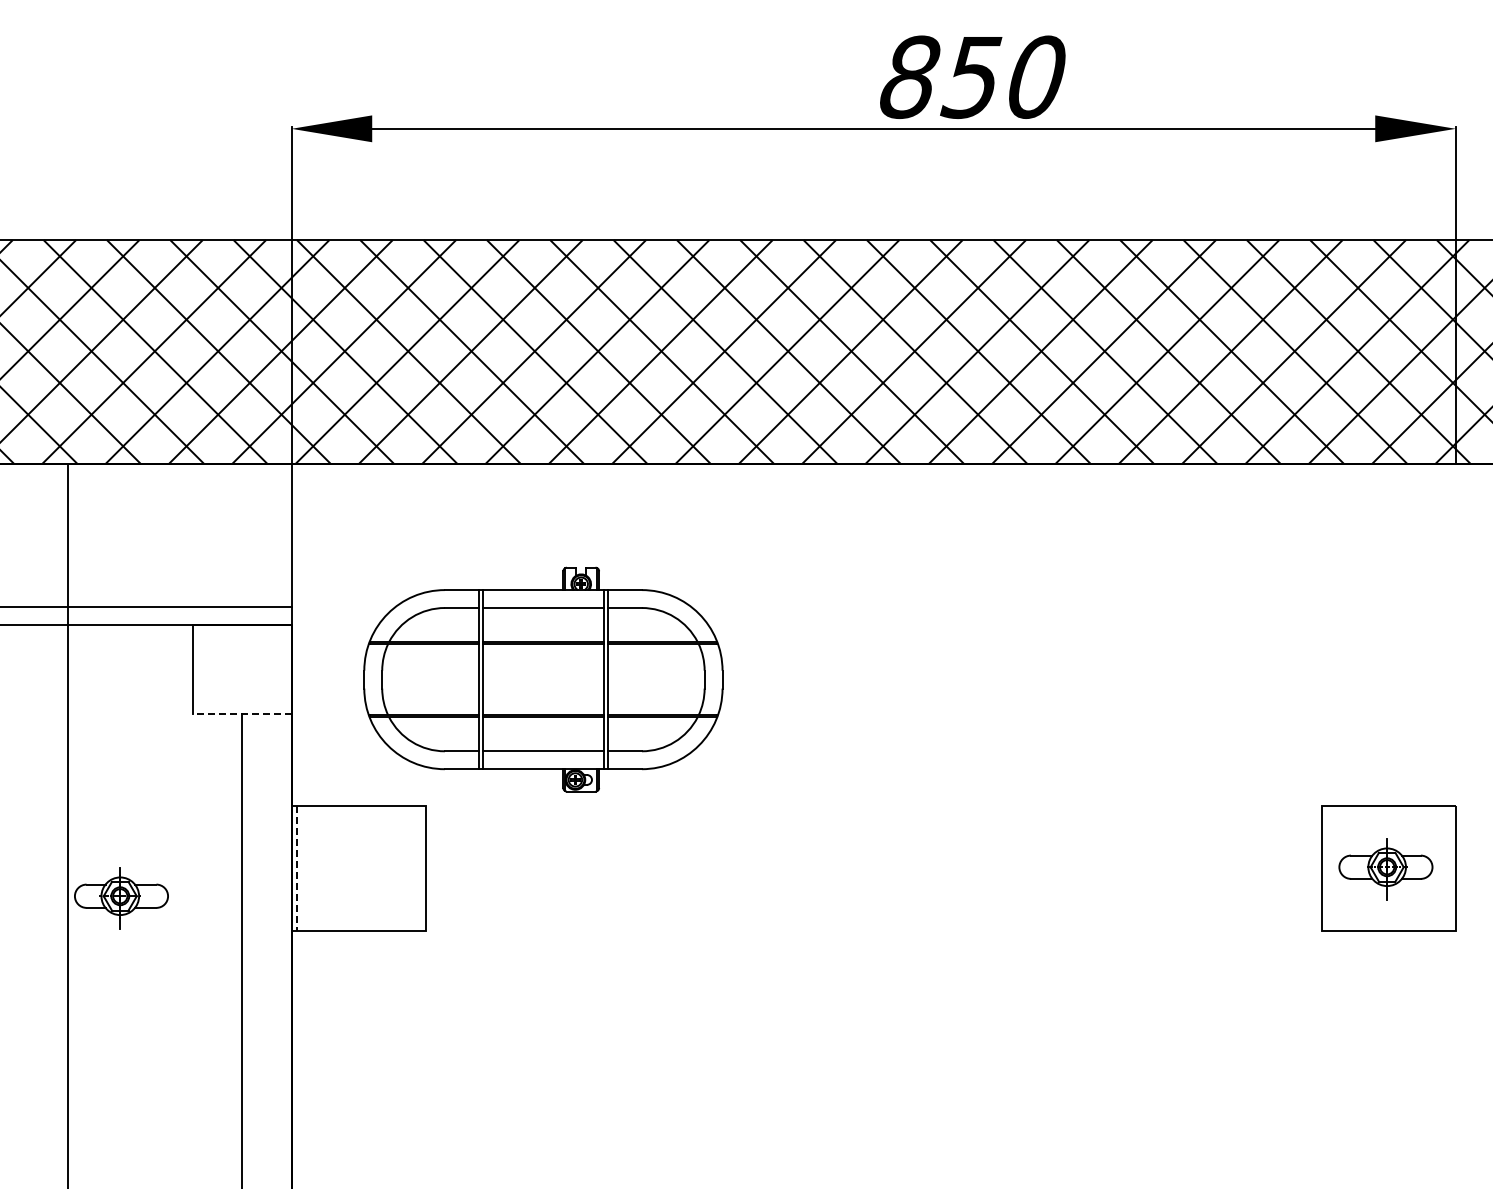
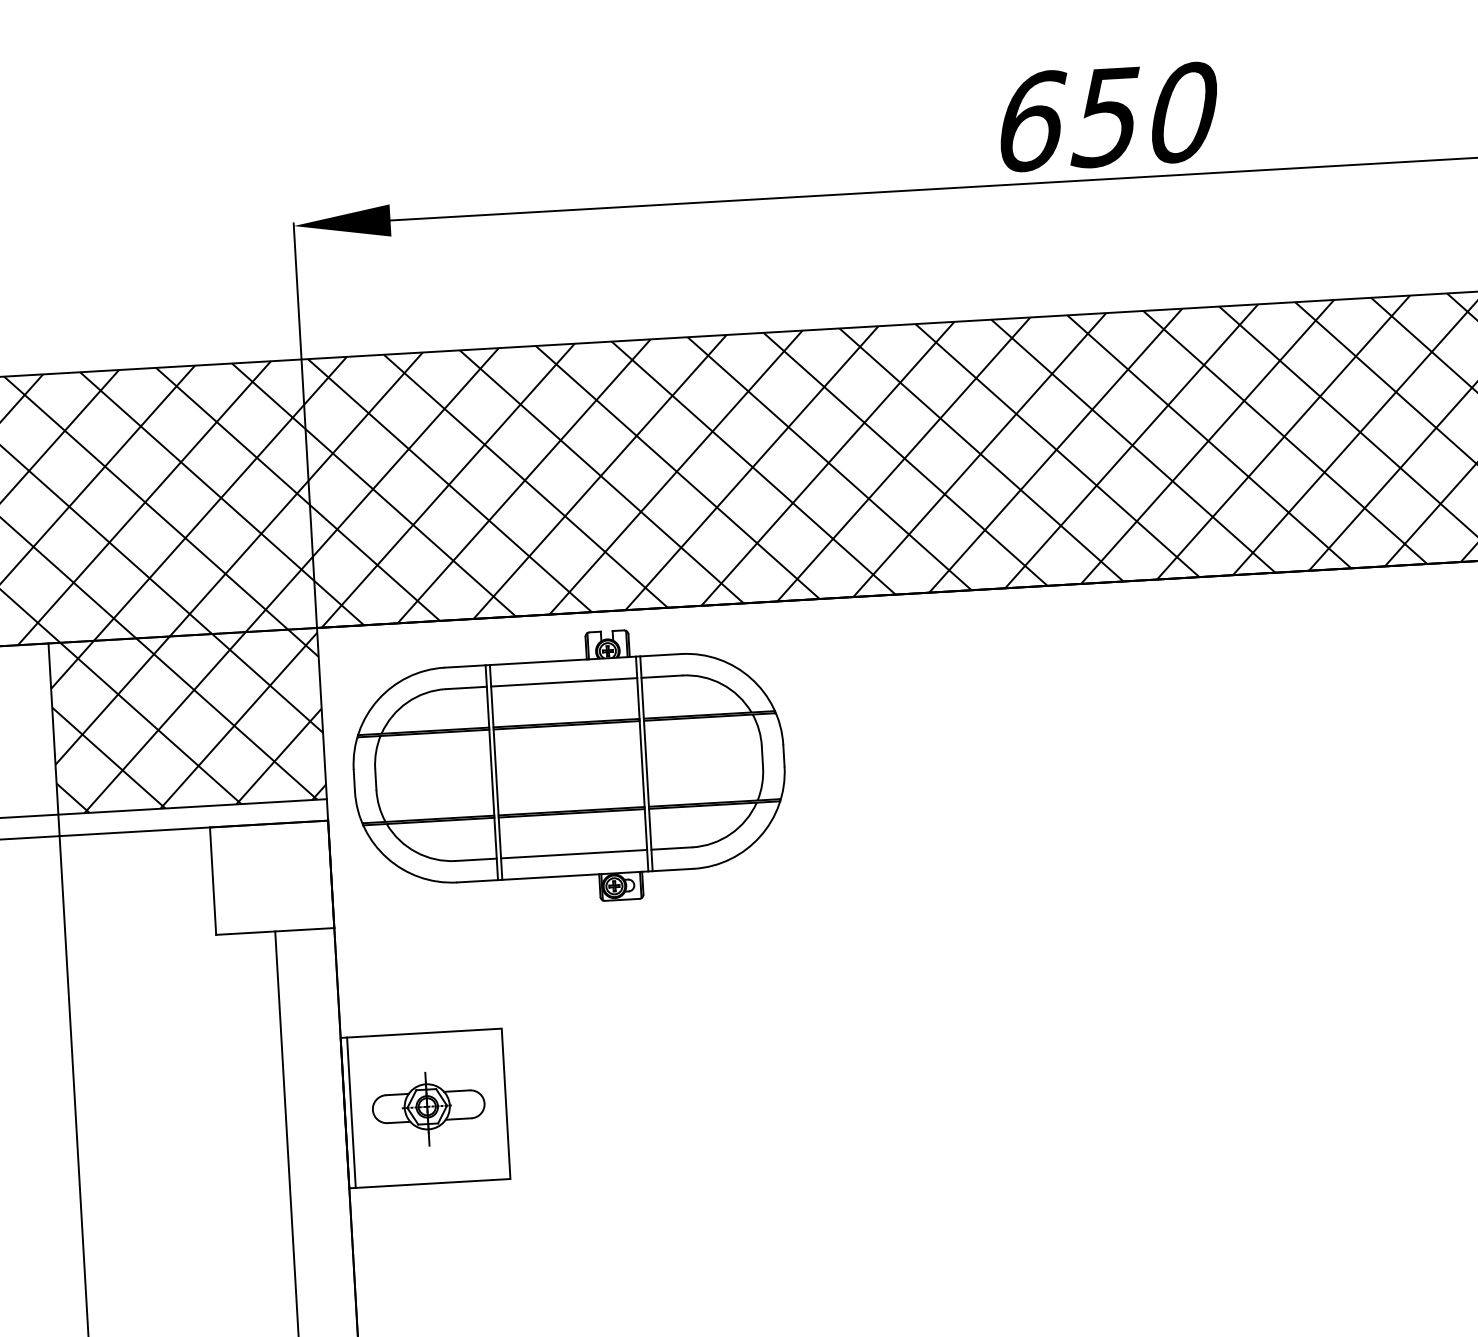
text: (910, 76) -> (1032, 120), 850 -> 650
hatch: (179, 534) -> (187, 720), added
part: (543, 679) -> (569, 768), moved
line: (241, 714) -> (274, 931), dashed -> solid
line: (296, 868) -> (350, 1112), dashed -> solid
part: (121, 898) -> (428, 1109), moved

